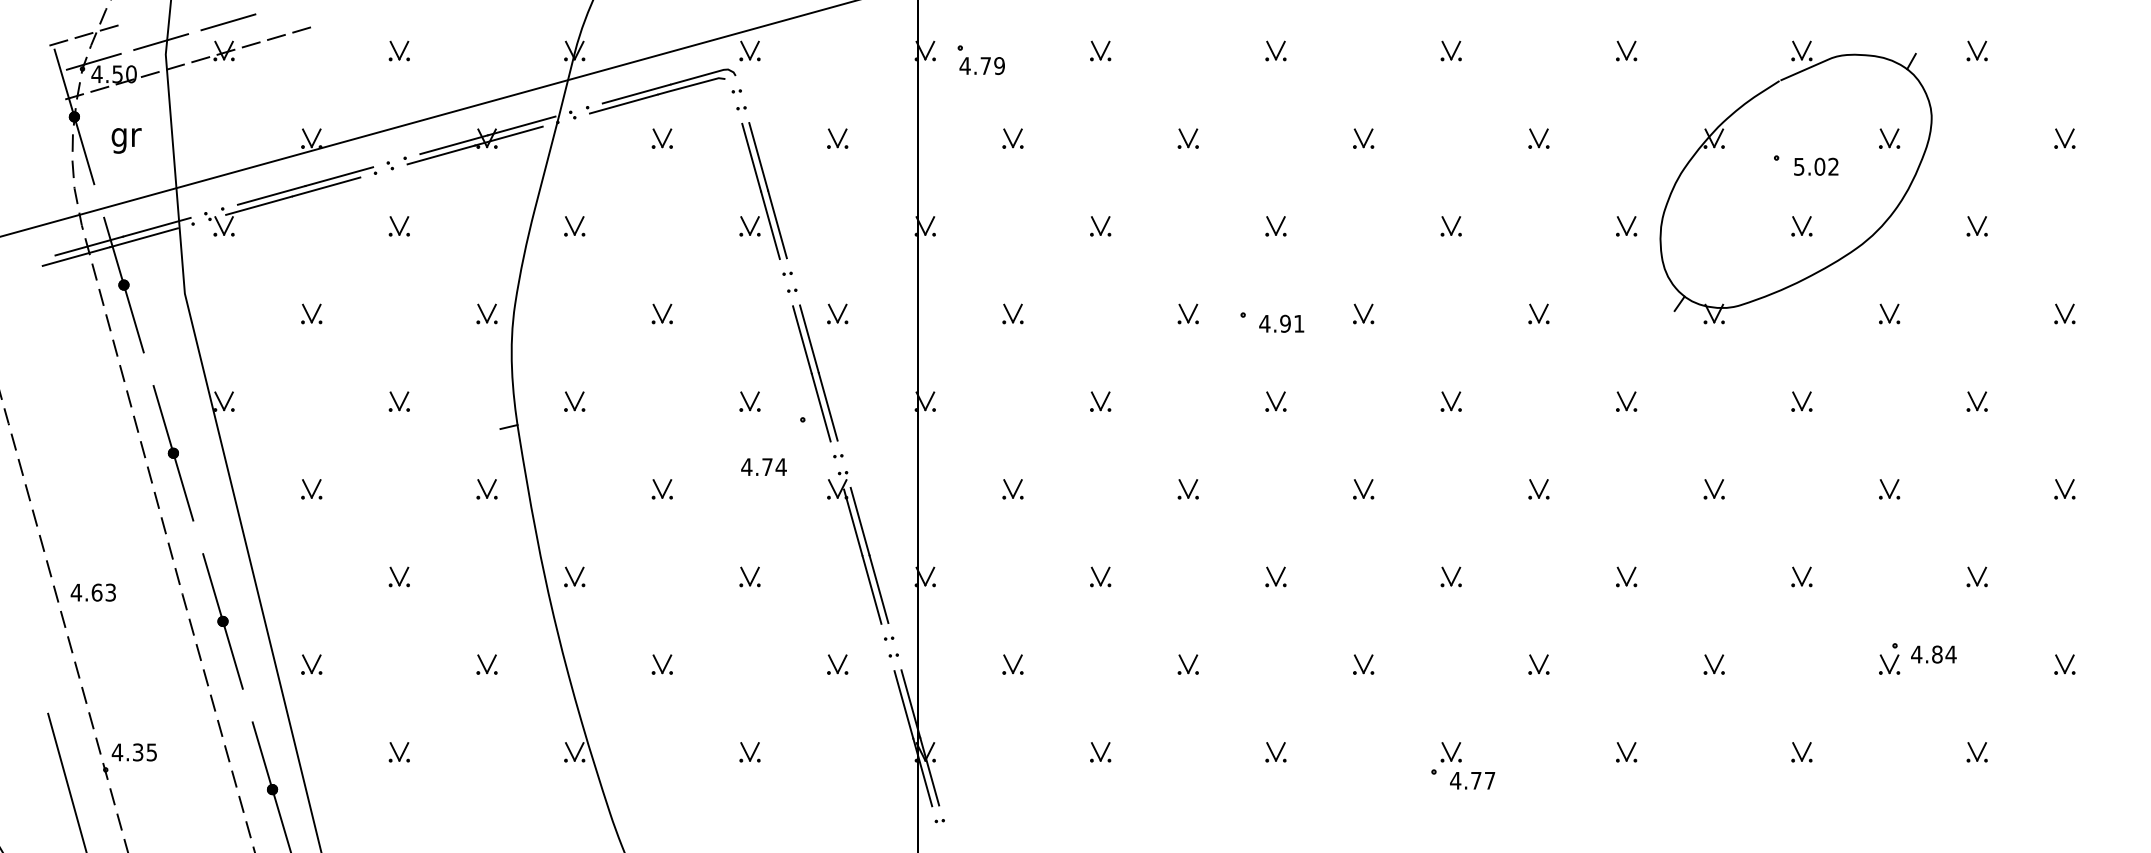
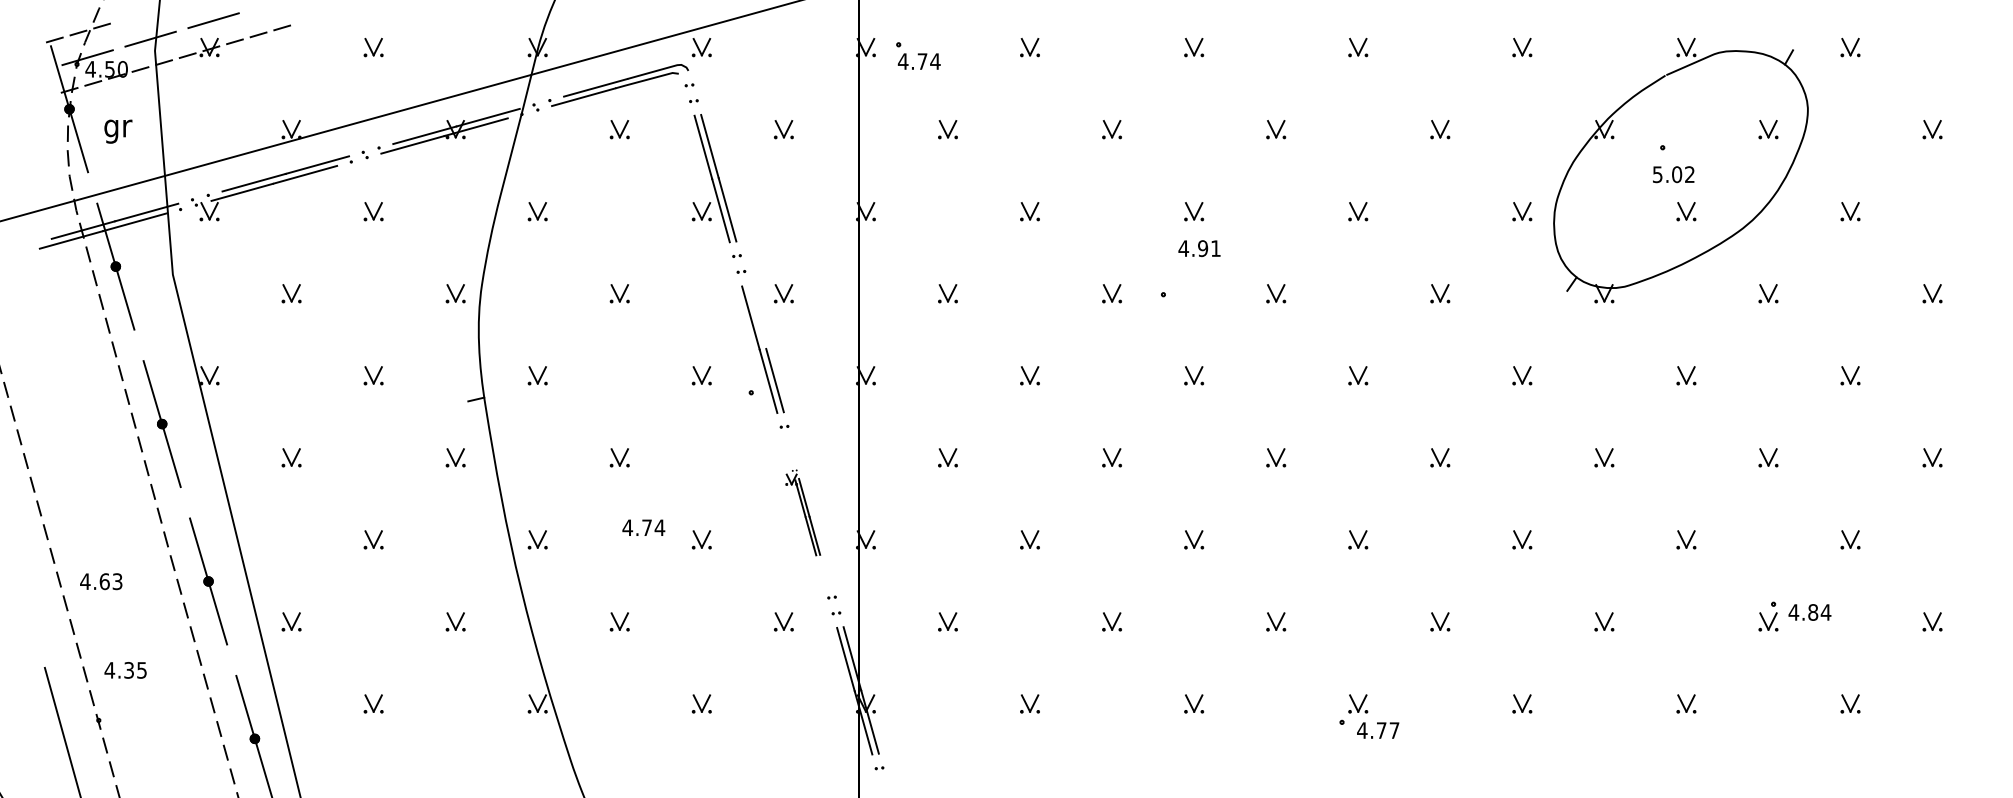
text: (999, 66) -> (935, 62), 4.79 -> 4.74
text: (1816, 166) -> (1673, 174), moved
text: (1281, 323) -> (1199, 248), moved
line: (809, 339) -> (757, 317), removed
text: (763, 466) -> (643, 527), moved
part: (858, 547) -> (803, 512), size x0.6
text: (92, 592) -> (100, 581), moved
text: (133, 752) -> (124, 670), moved

